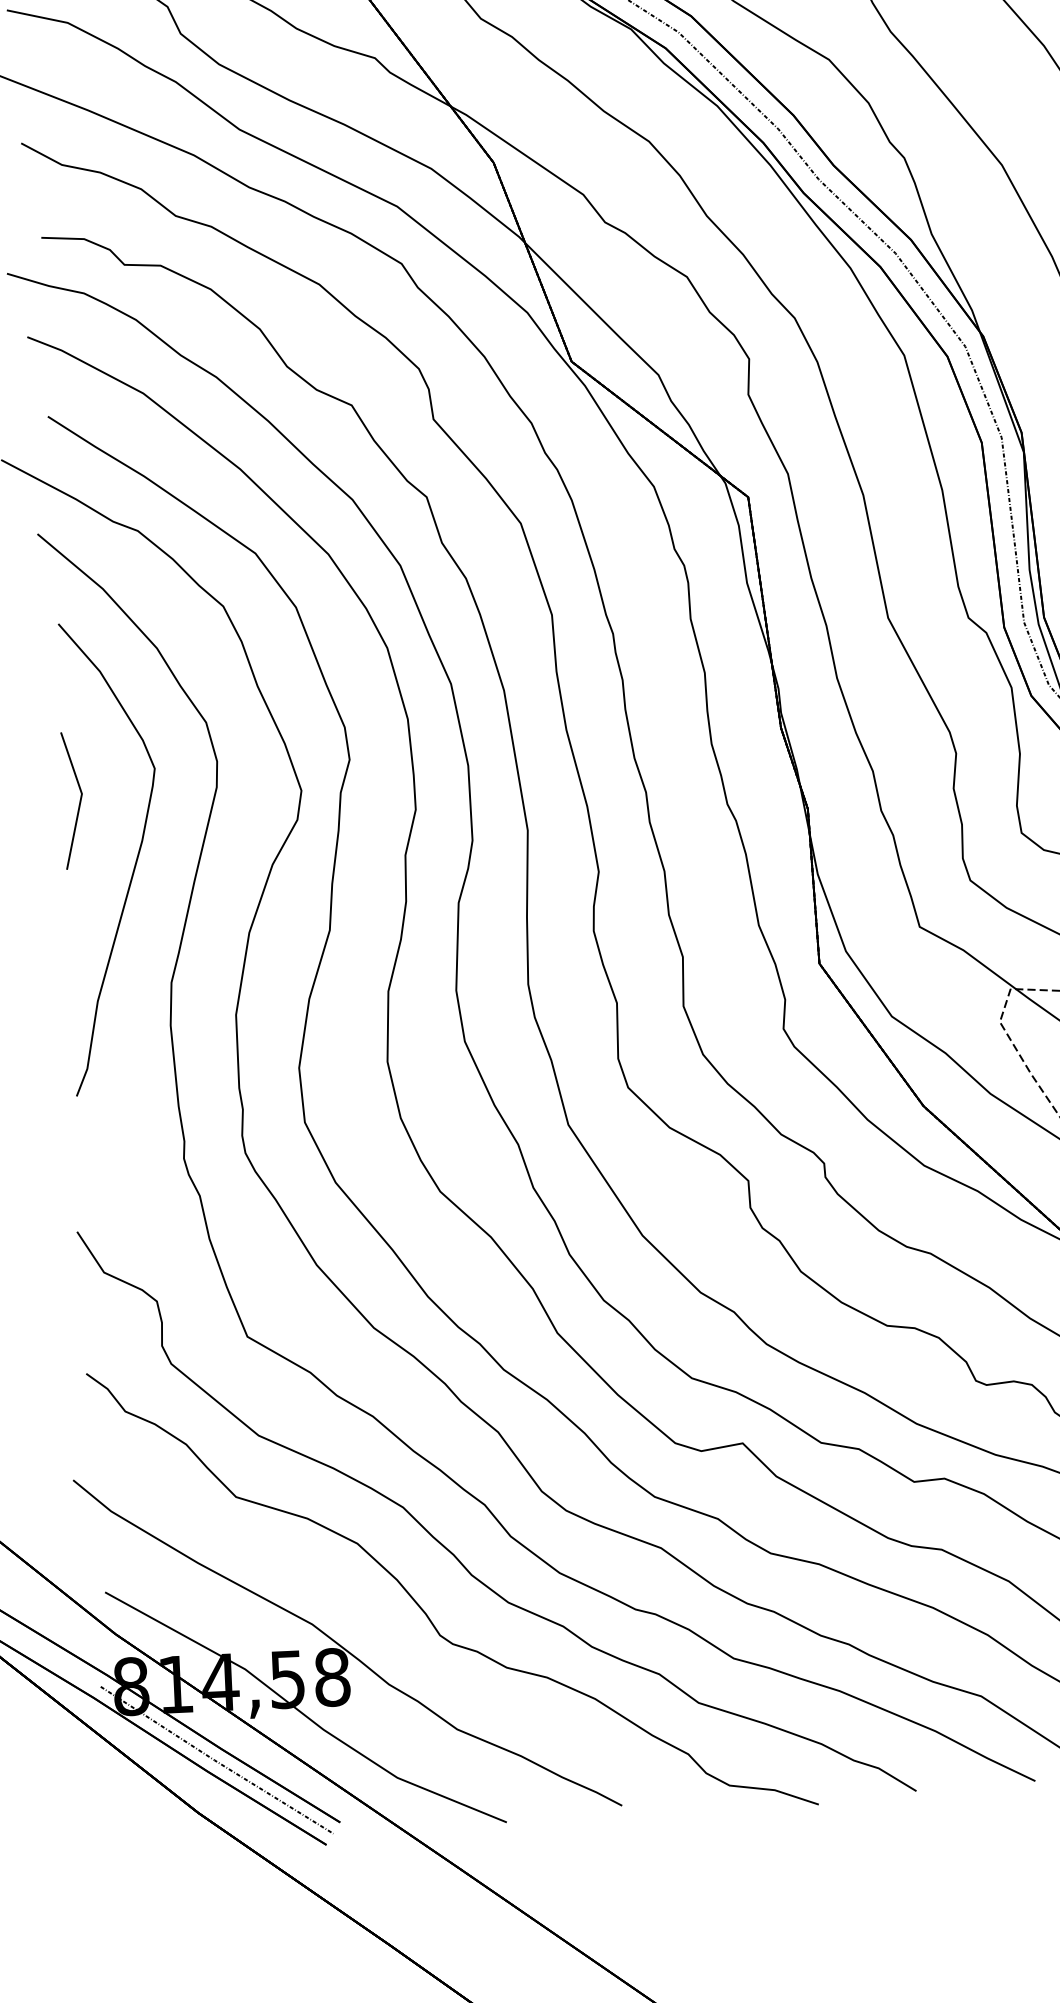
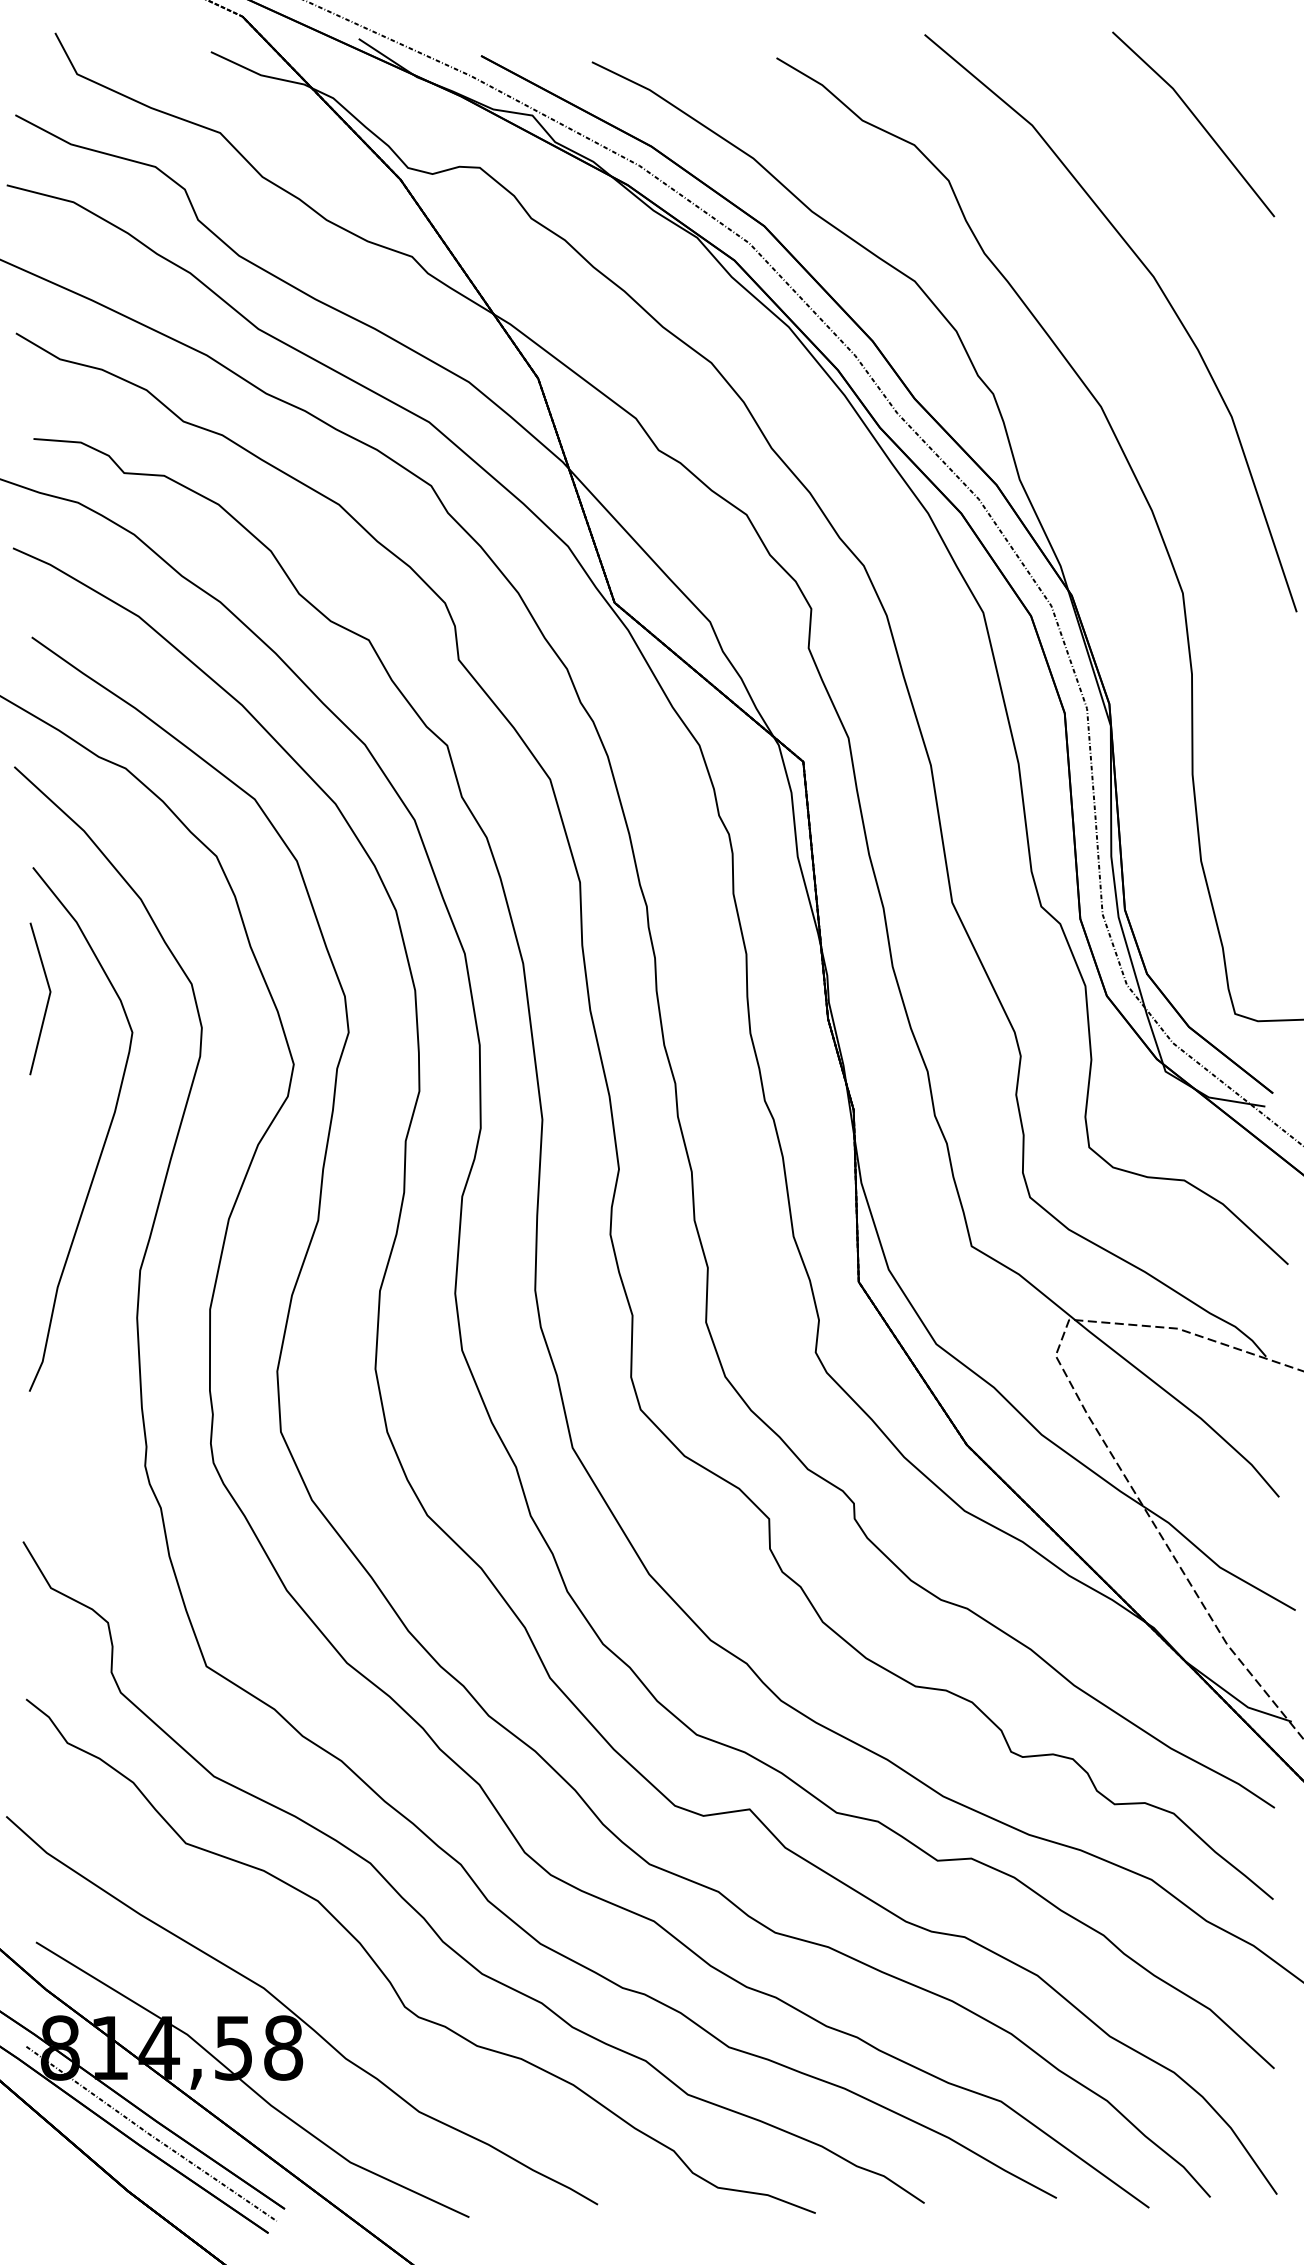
line: (79, 800) -> (47, 999), moved

